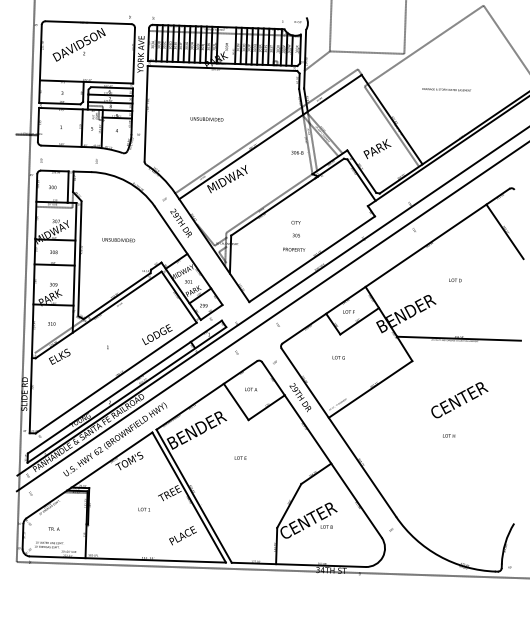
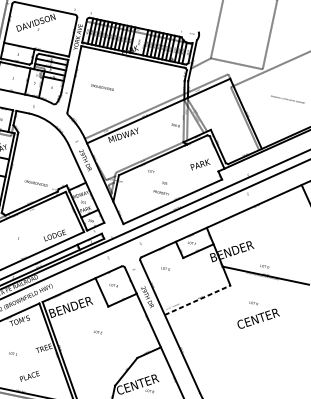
text: (206, 119) -> (102, 87), moved
text: (377, 149) -> (200, 164), moved
text: (295, 222) -> (150, 171), moved
text: (118, 240) -> (36, 183), moved
text: (455, 280) -> (264, 266), moved
text: (338, 357) -> (165, 268), moved
line: (370, 389) -> (197, 300), solid -> dashed
text: (449, 435) -> (254, 303), moved
text: (143, 509) -> (12, 353), moved
text: (182, 535) -> (29, 376), moved

